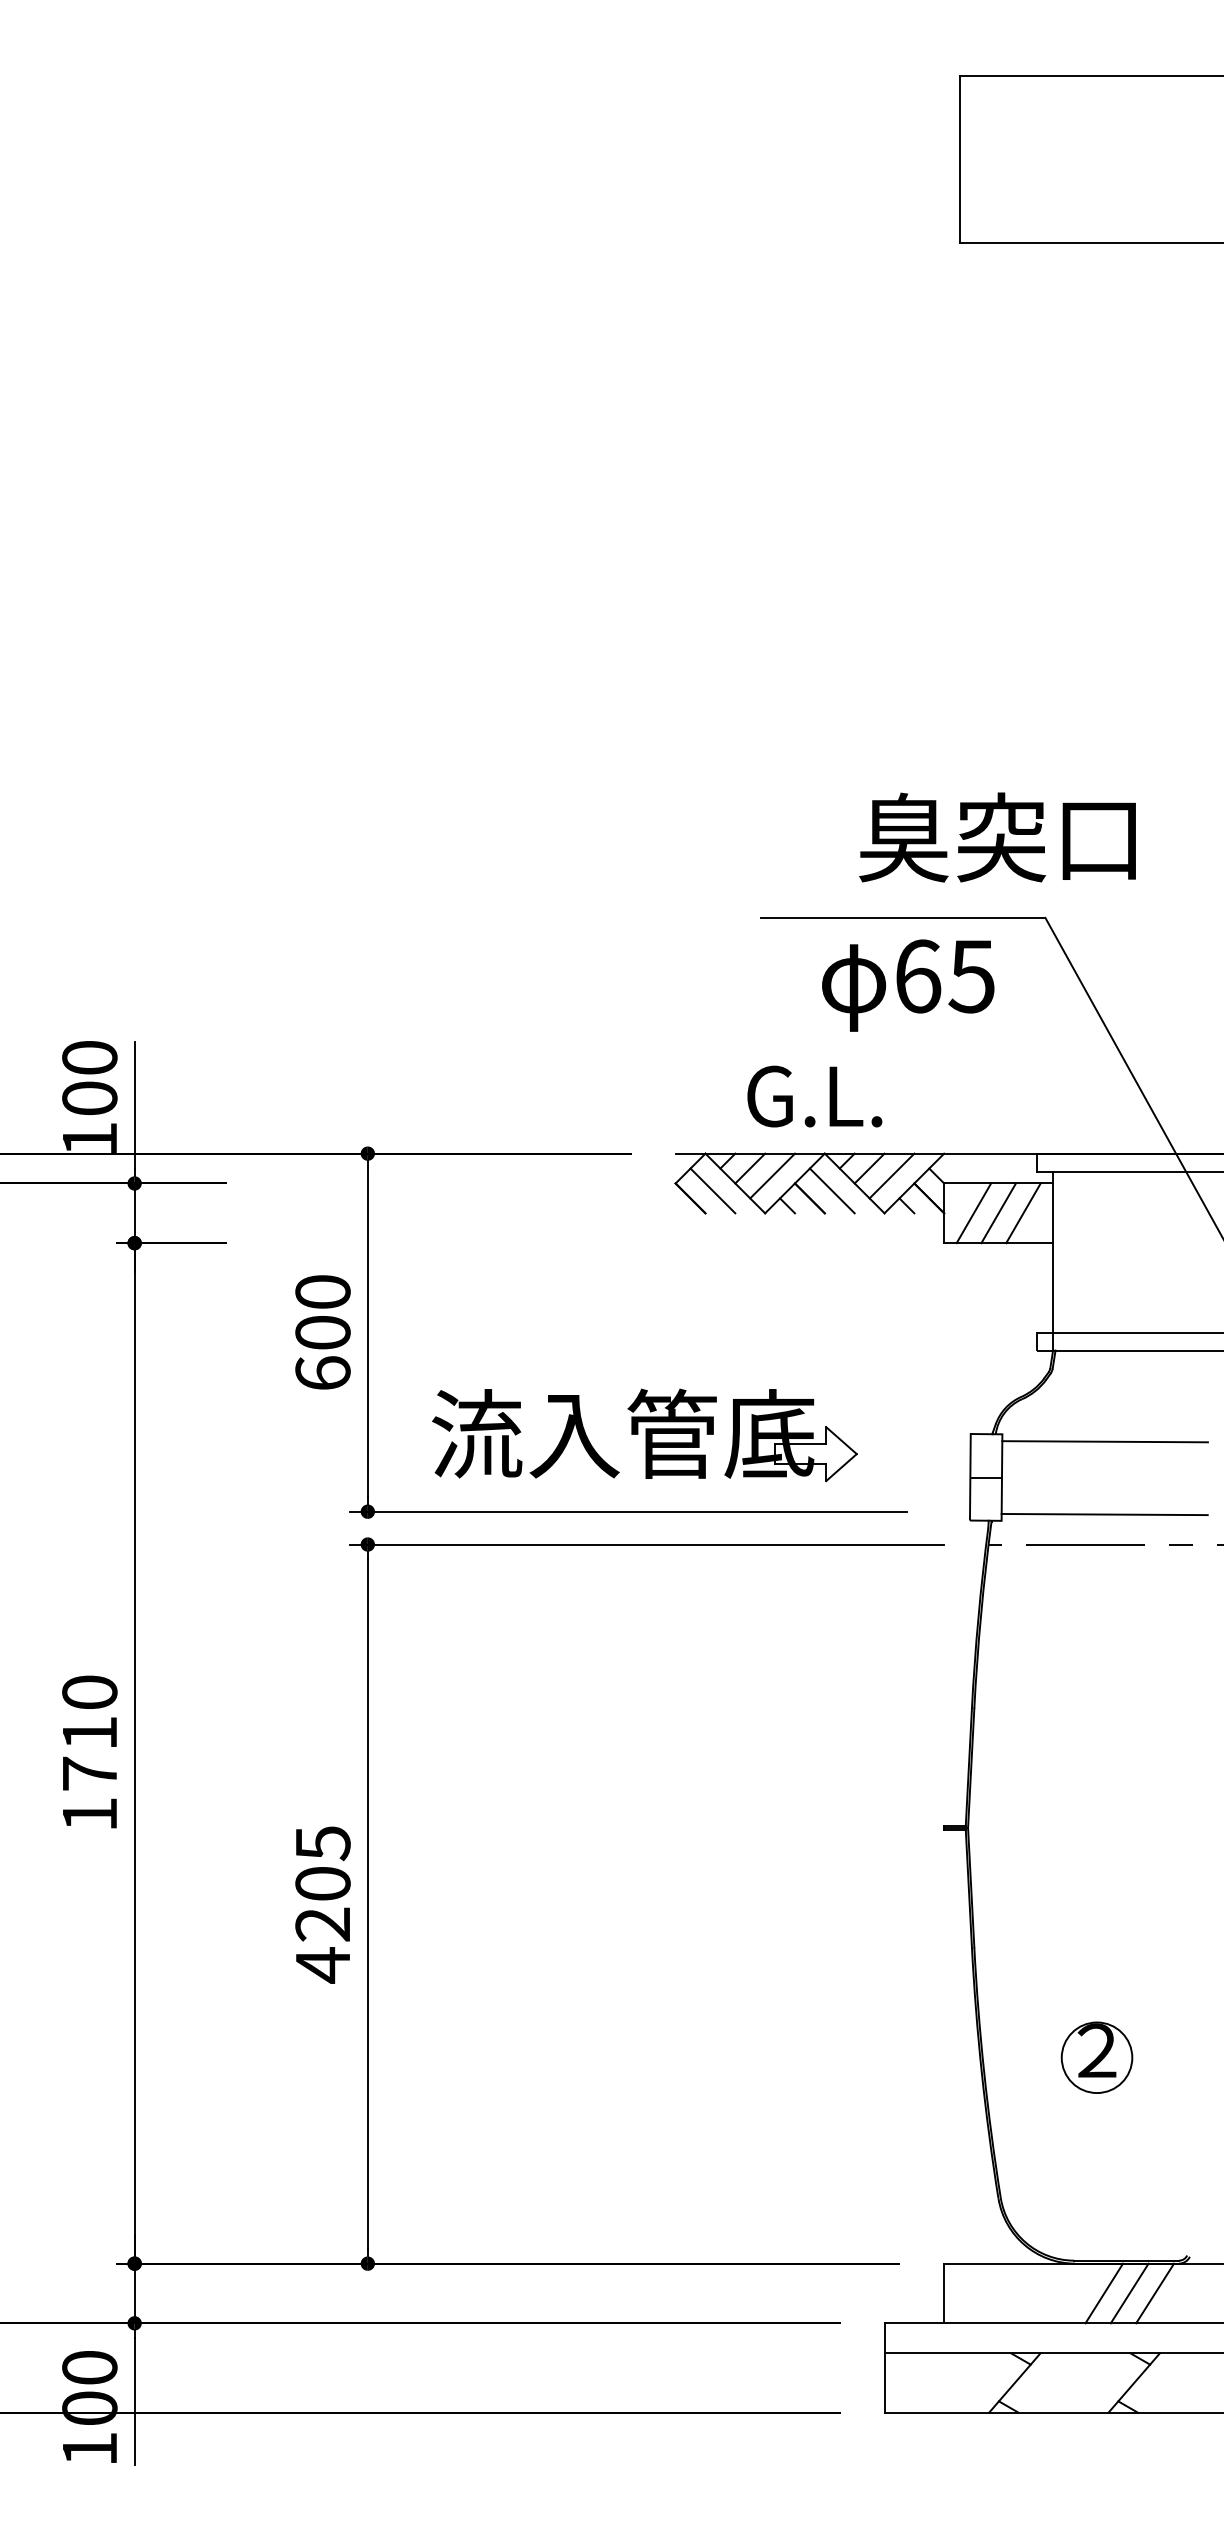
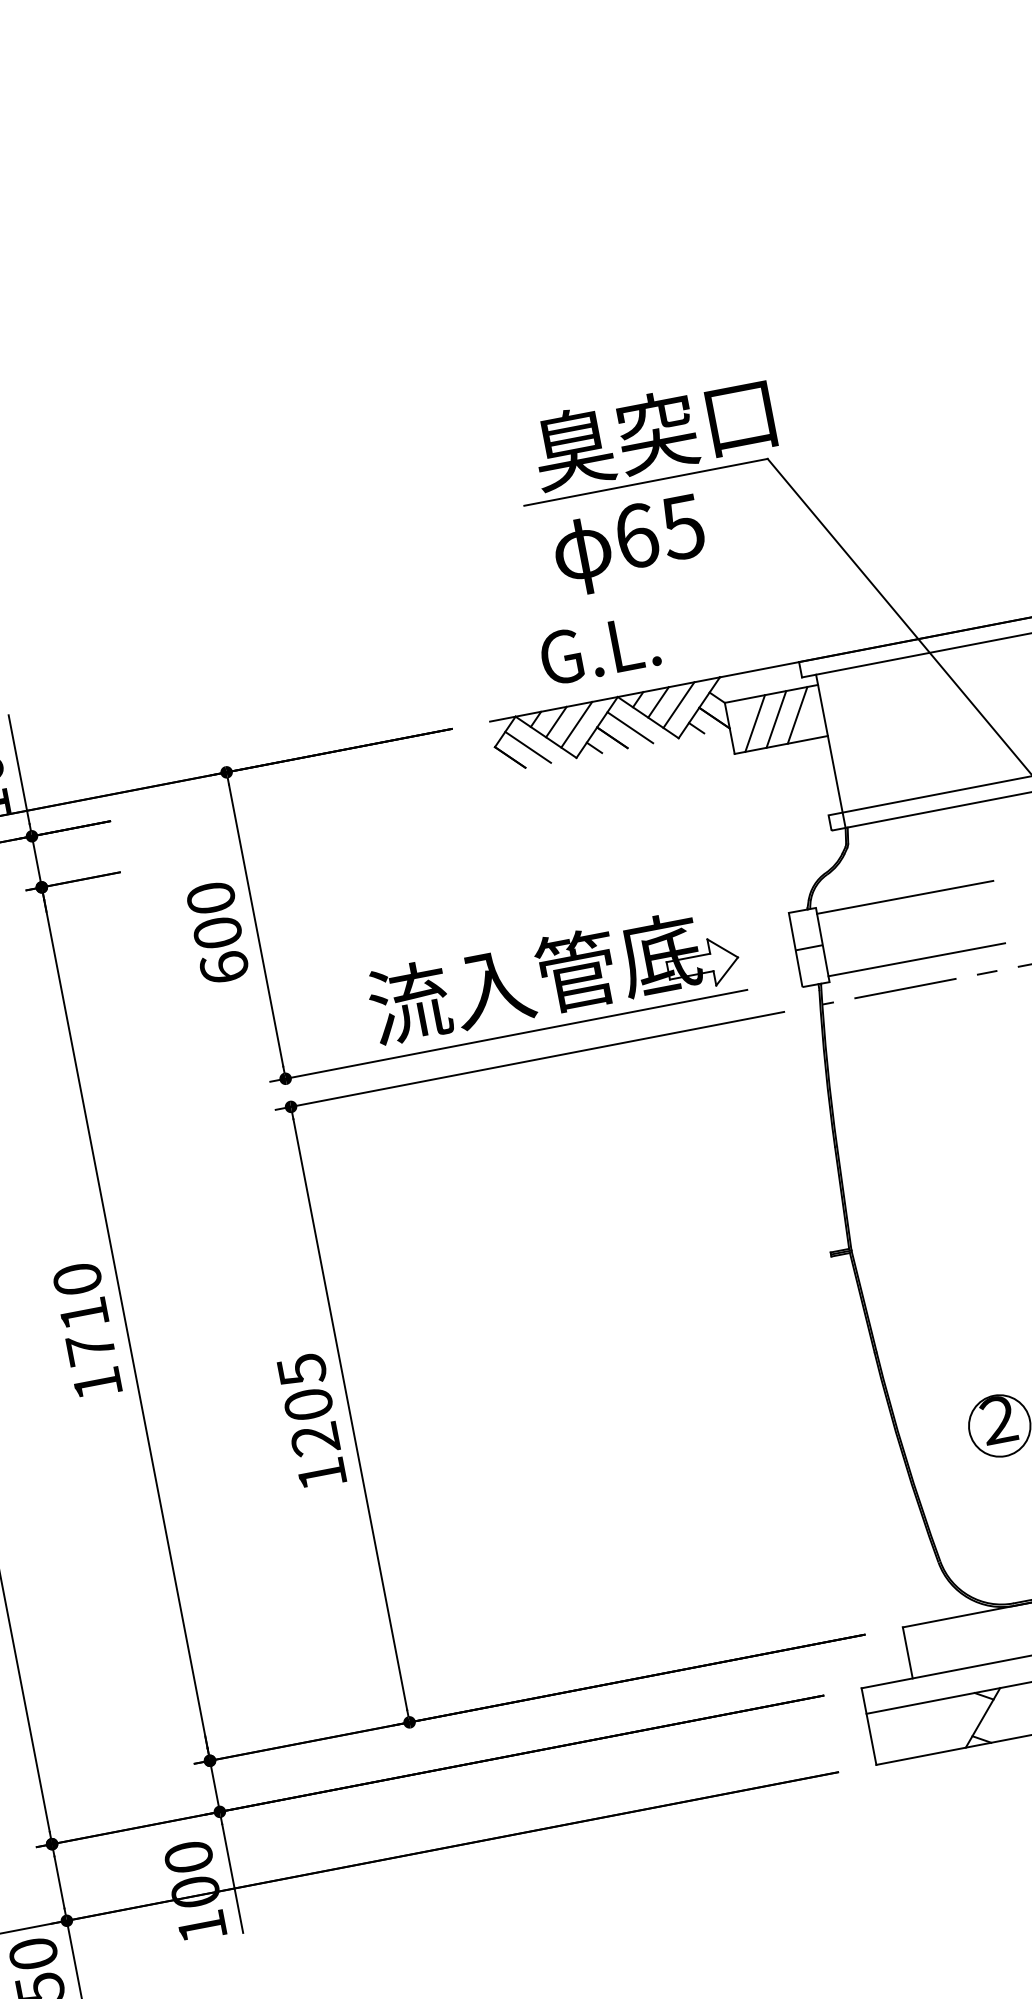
text: (997, 837) -> (653, 432), moved
text: (908, 985) -> (630, 545), moved
part: (644, 1435) -> (553, 976), moved
text: (322, 1965) -> (321, 1474), 4205 -> 1205

